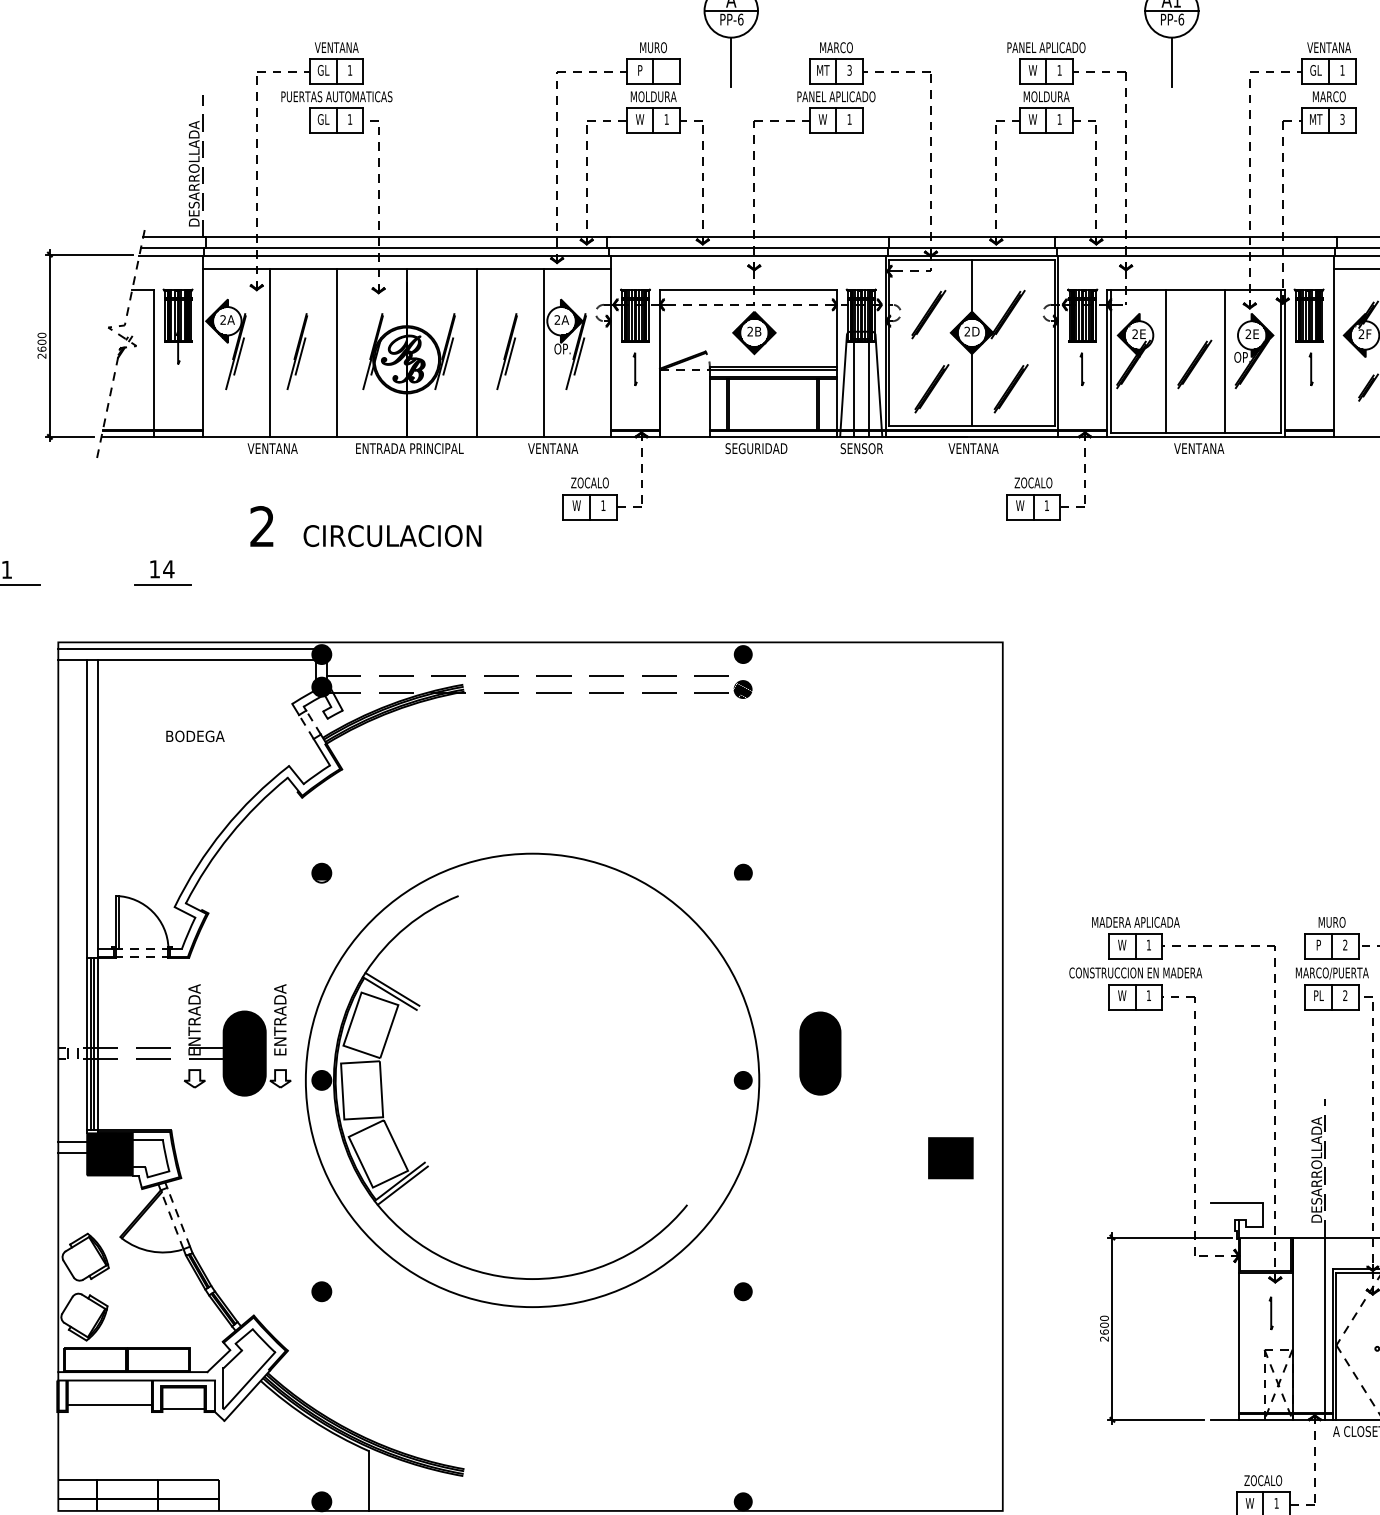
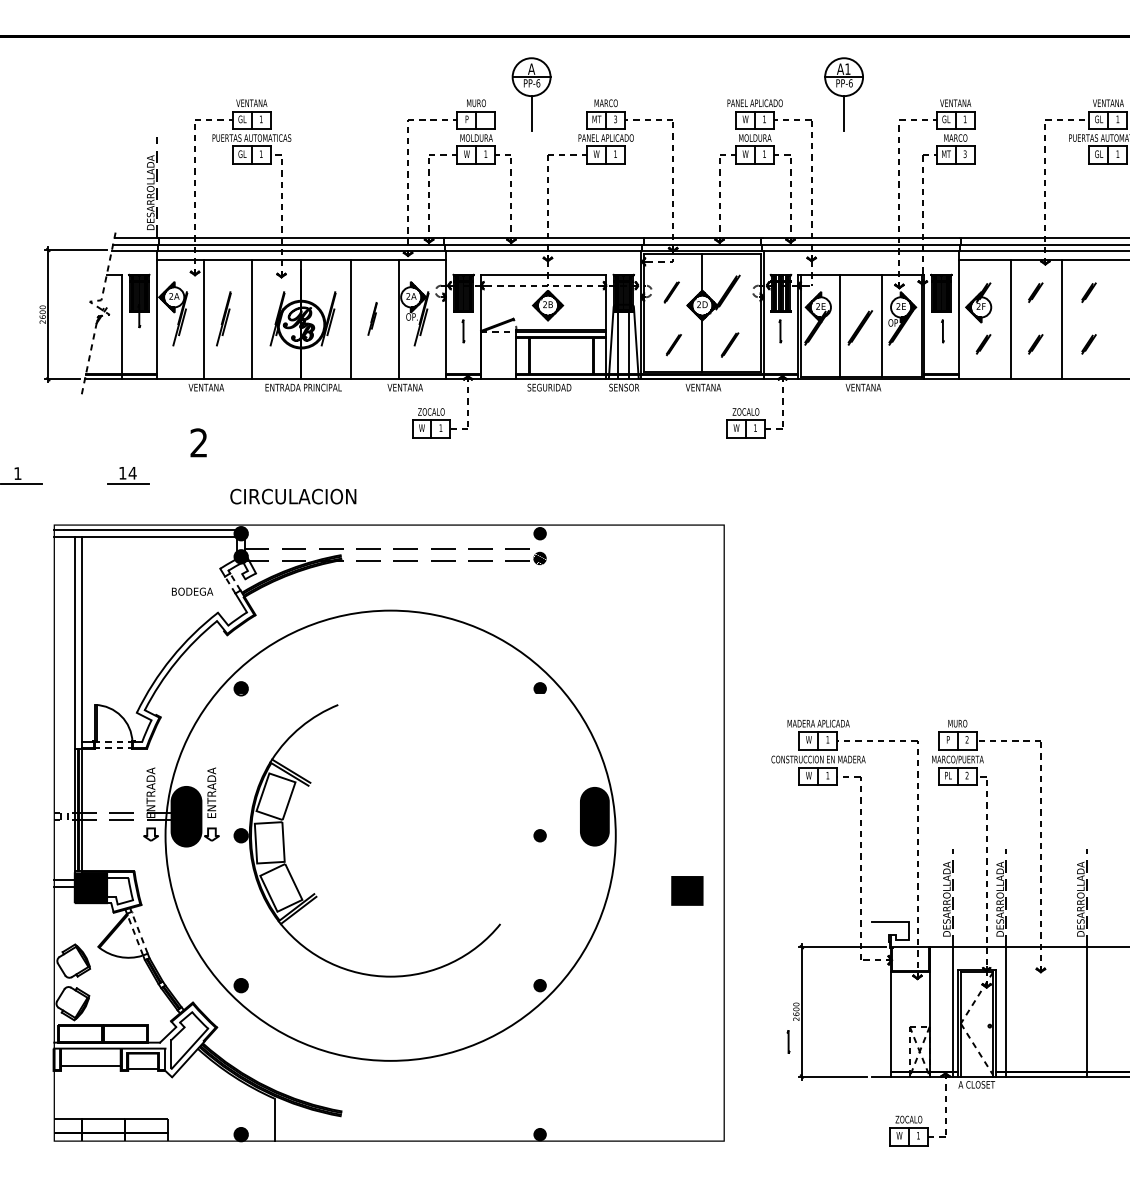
part: (928, 314) -> (671, 292), size x0.6
part: (506, 351) -> (372, 318), size x0.6
part: (931, 387) -> (673, 344), size x0.6
part: (1010, 387) -> (729, 344), size x0.7
text: (392, 535) -> (293, 496), moved
text: (195, 736) -> (192, 591), moved
circle: (532, 1080) -> (390, 835), size x1.4
line: (1271, 1312) -> (788, 1041), moved

